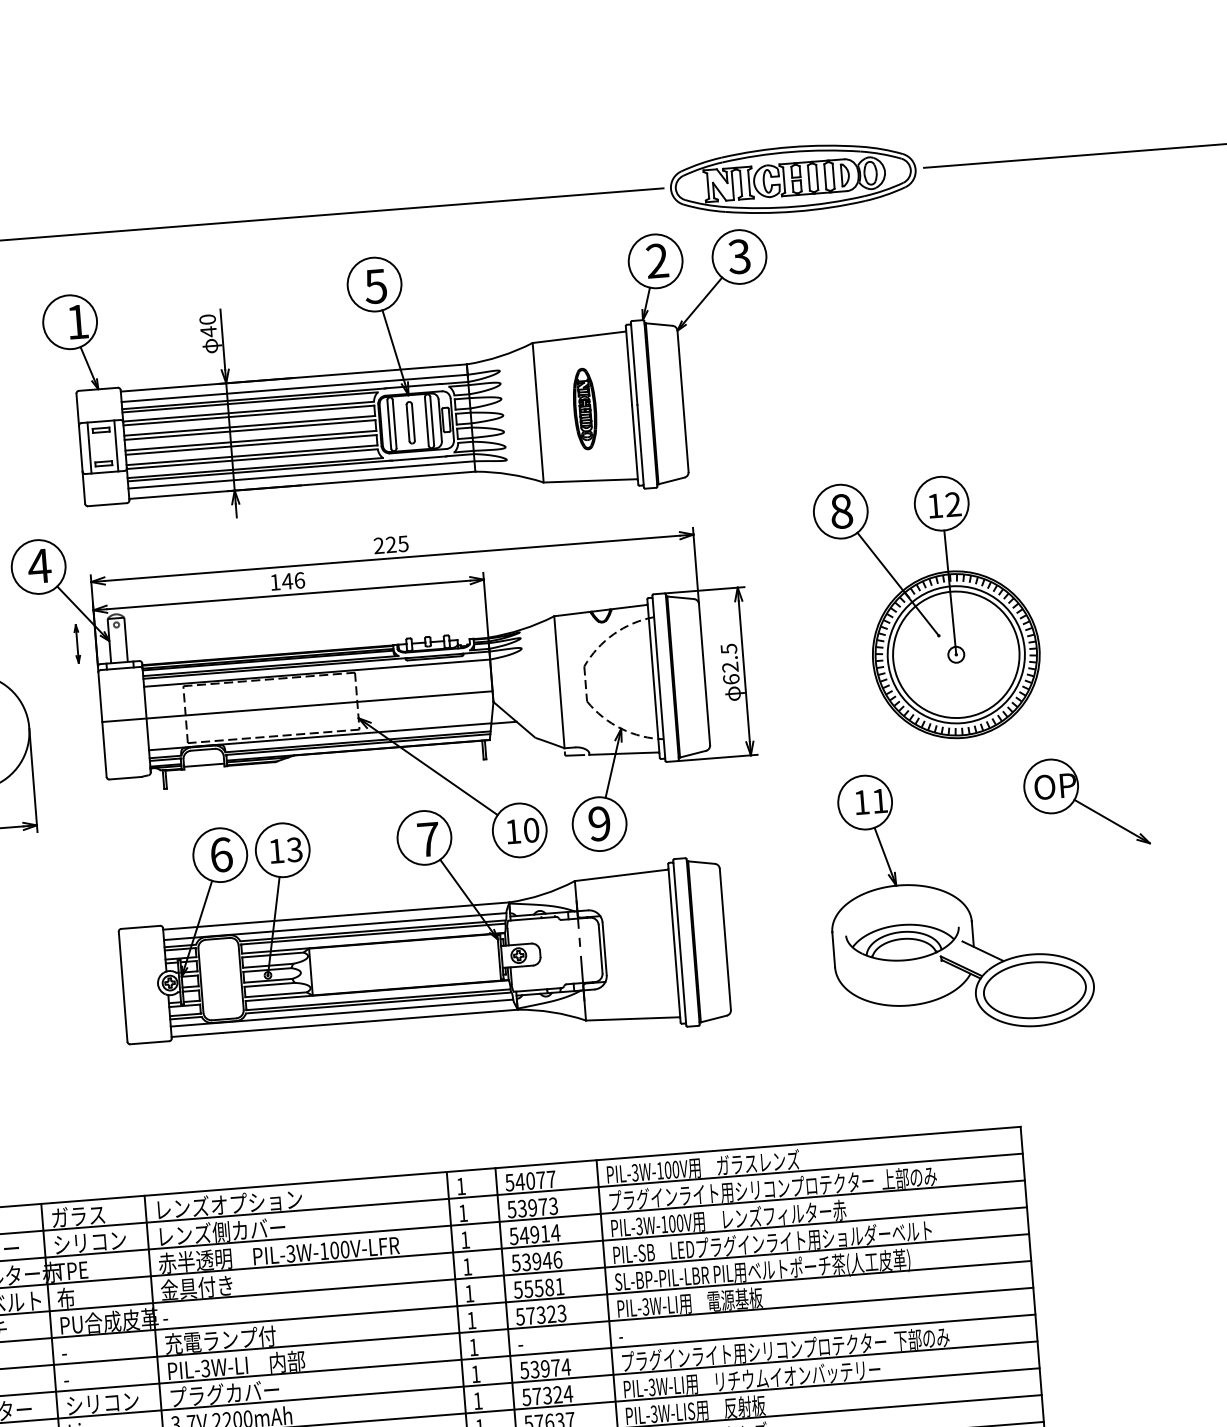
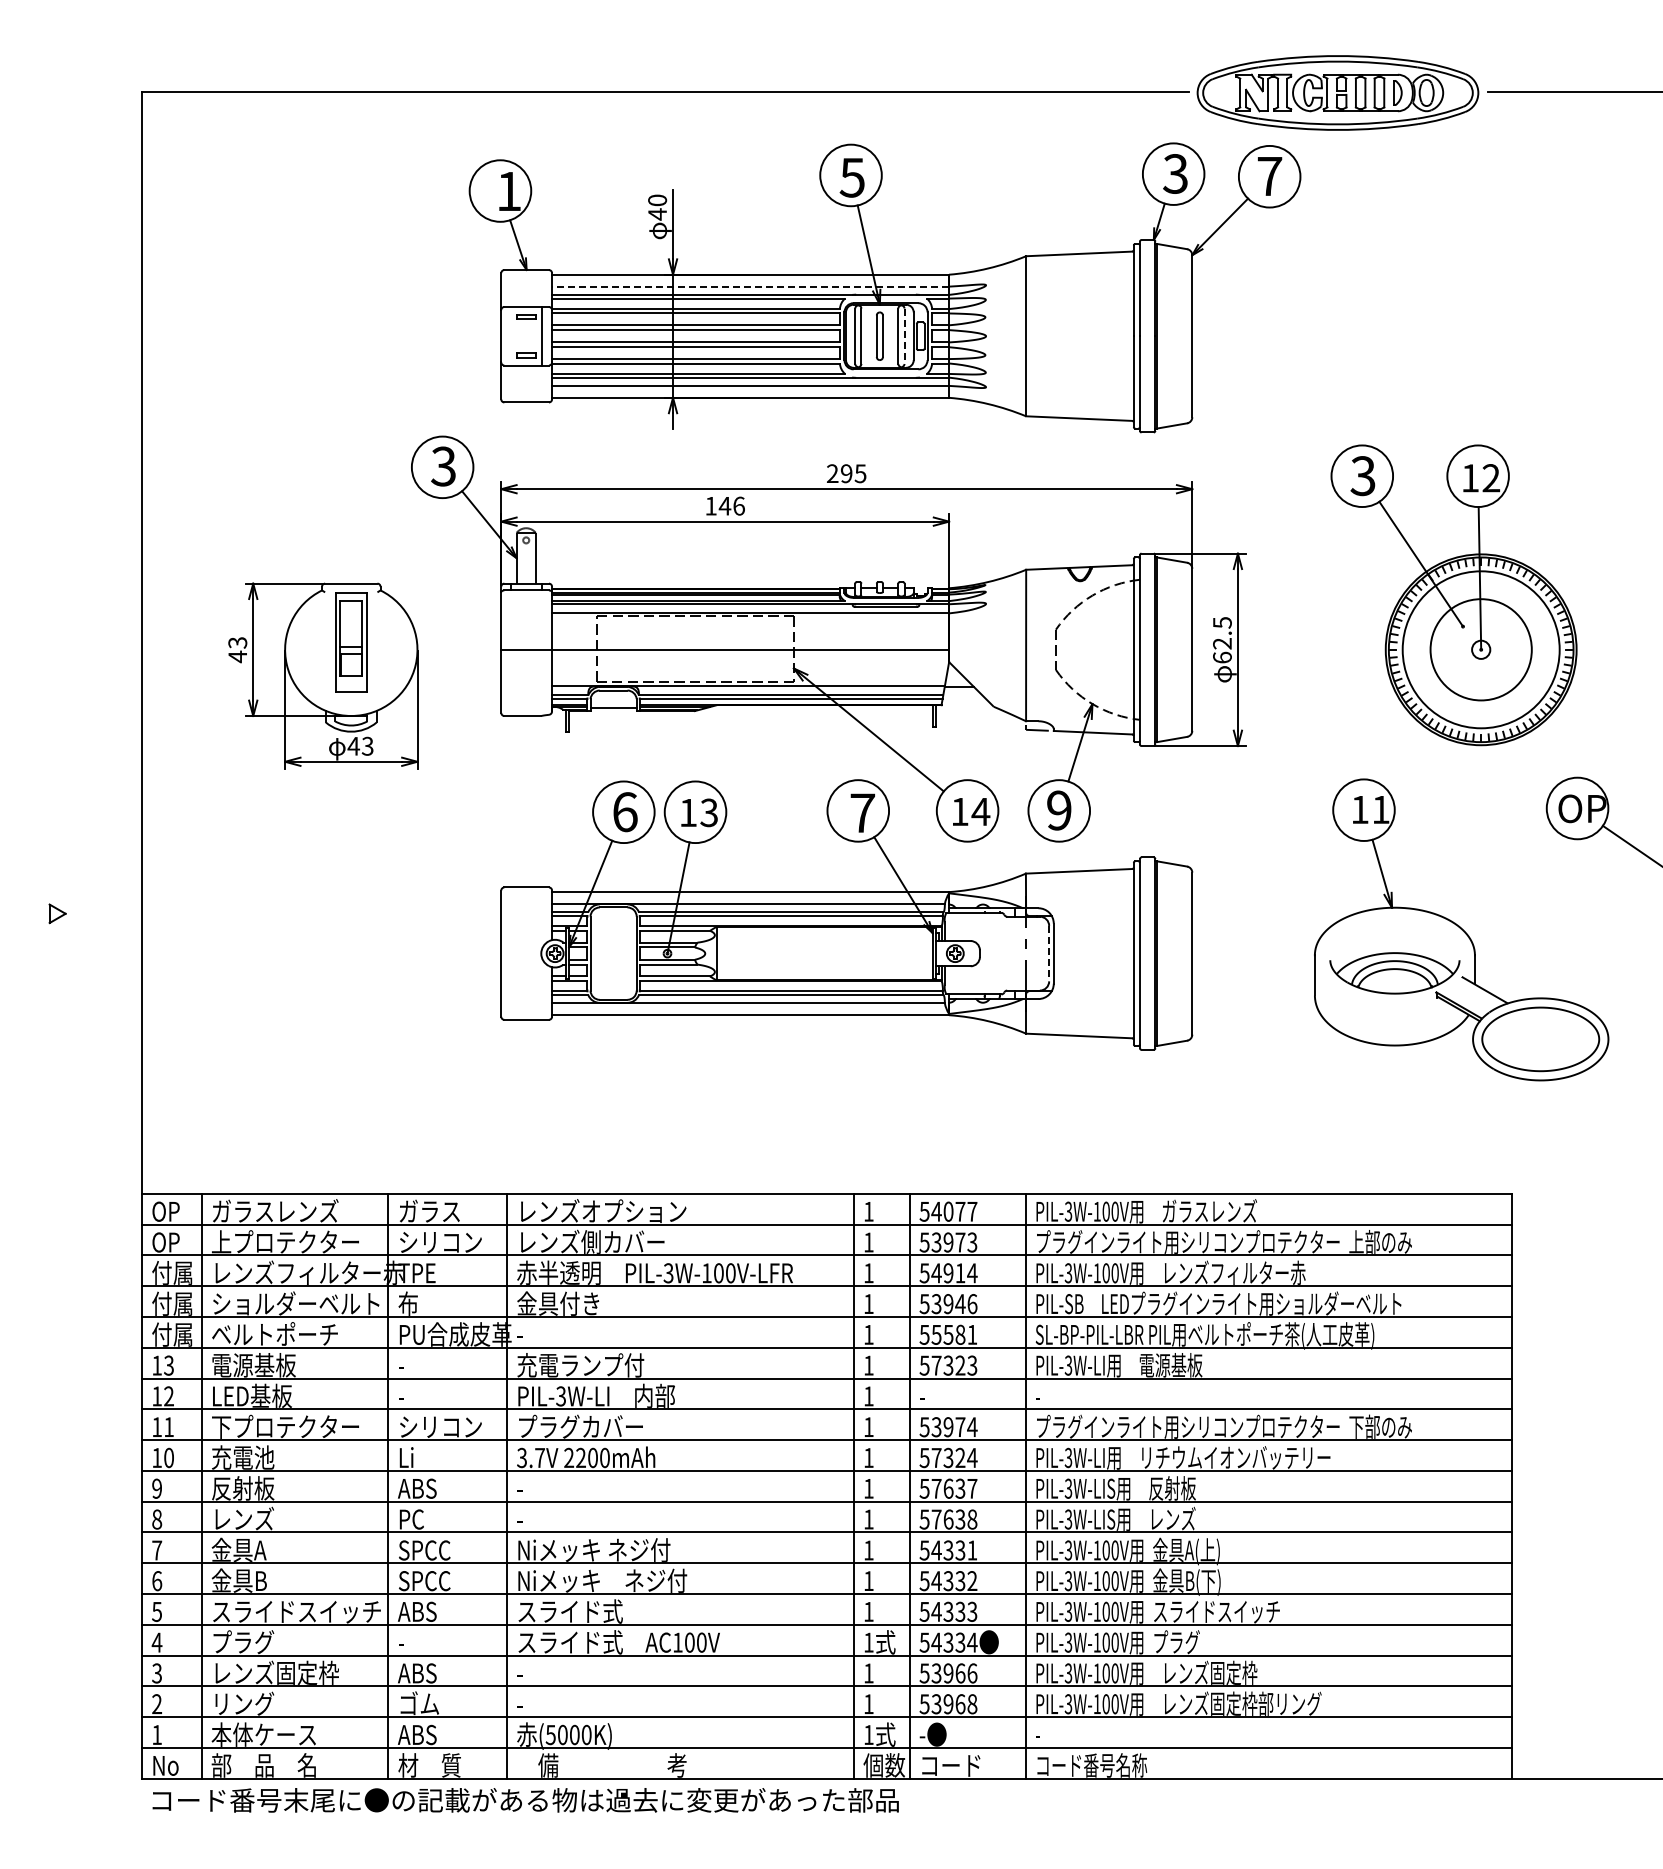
text: (739, 256) -> (1269, 176), 3 -> 7
text: (657, 260) -> (1175, 173), 2 -> 3
line: (294, 388) -> (750, 286), solid -> dashed
part: (584, 409) -> (1079, 336), removed
line: (432, 421) -> (904, 336), solid -> dashed
line: (89, 448) -> (511, 336), removed
text: (840, 511) -> (1362, 476), 8 -> 3
text: (391, 544) -> (846, 473), 225 -> 295
text: (39, 566) -> (443, 466), 4 -> 3
part: (77, 643) -> (479, 558), removed
circle: (955, 654) -> (1480, 649), size x0.7
text: (531, 830) -> (980, 811), 10 -> 14
line: (600, 949) -> (1049, 953), solid -> dashed

